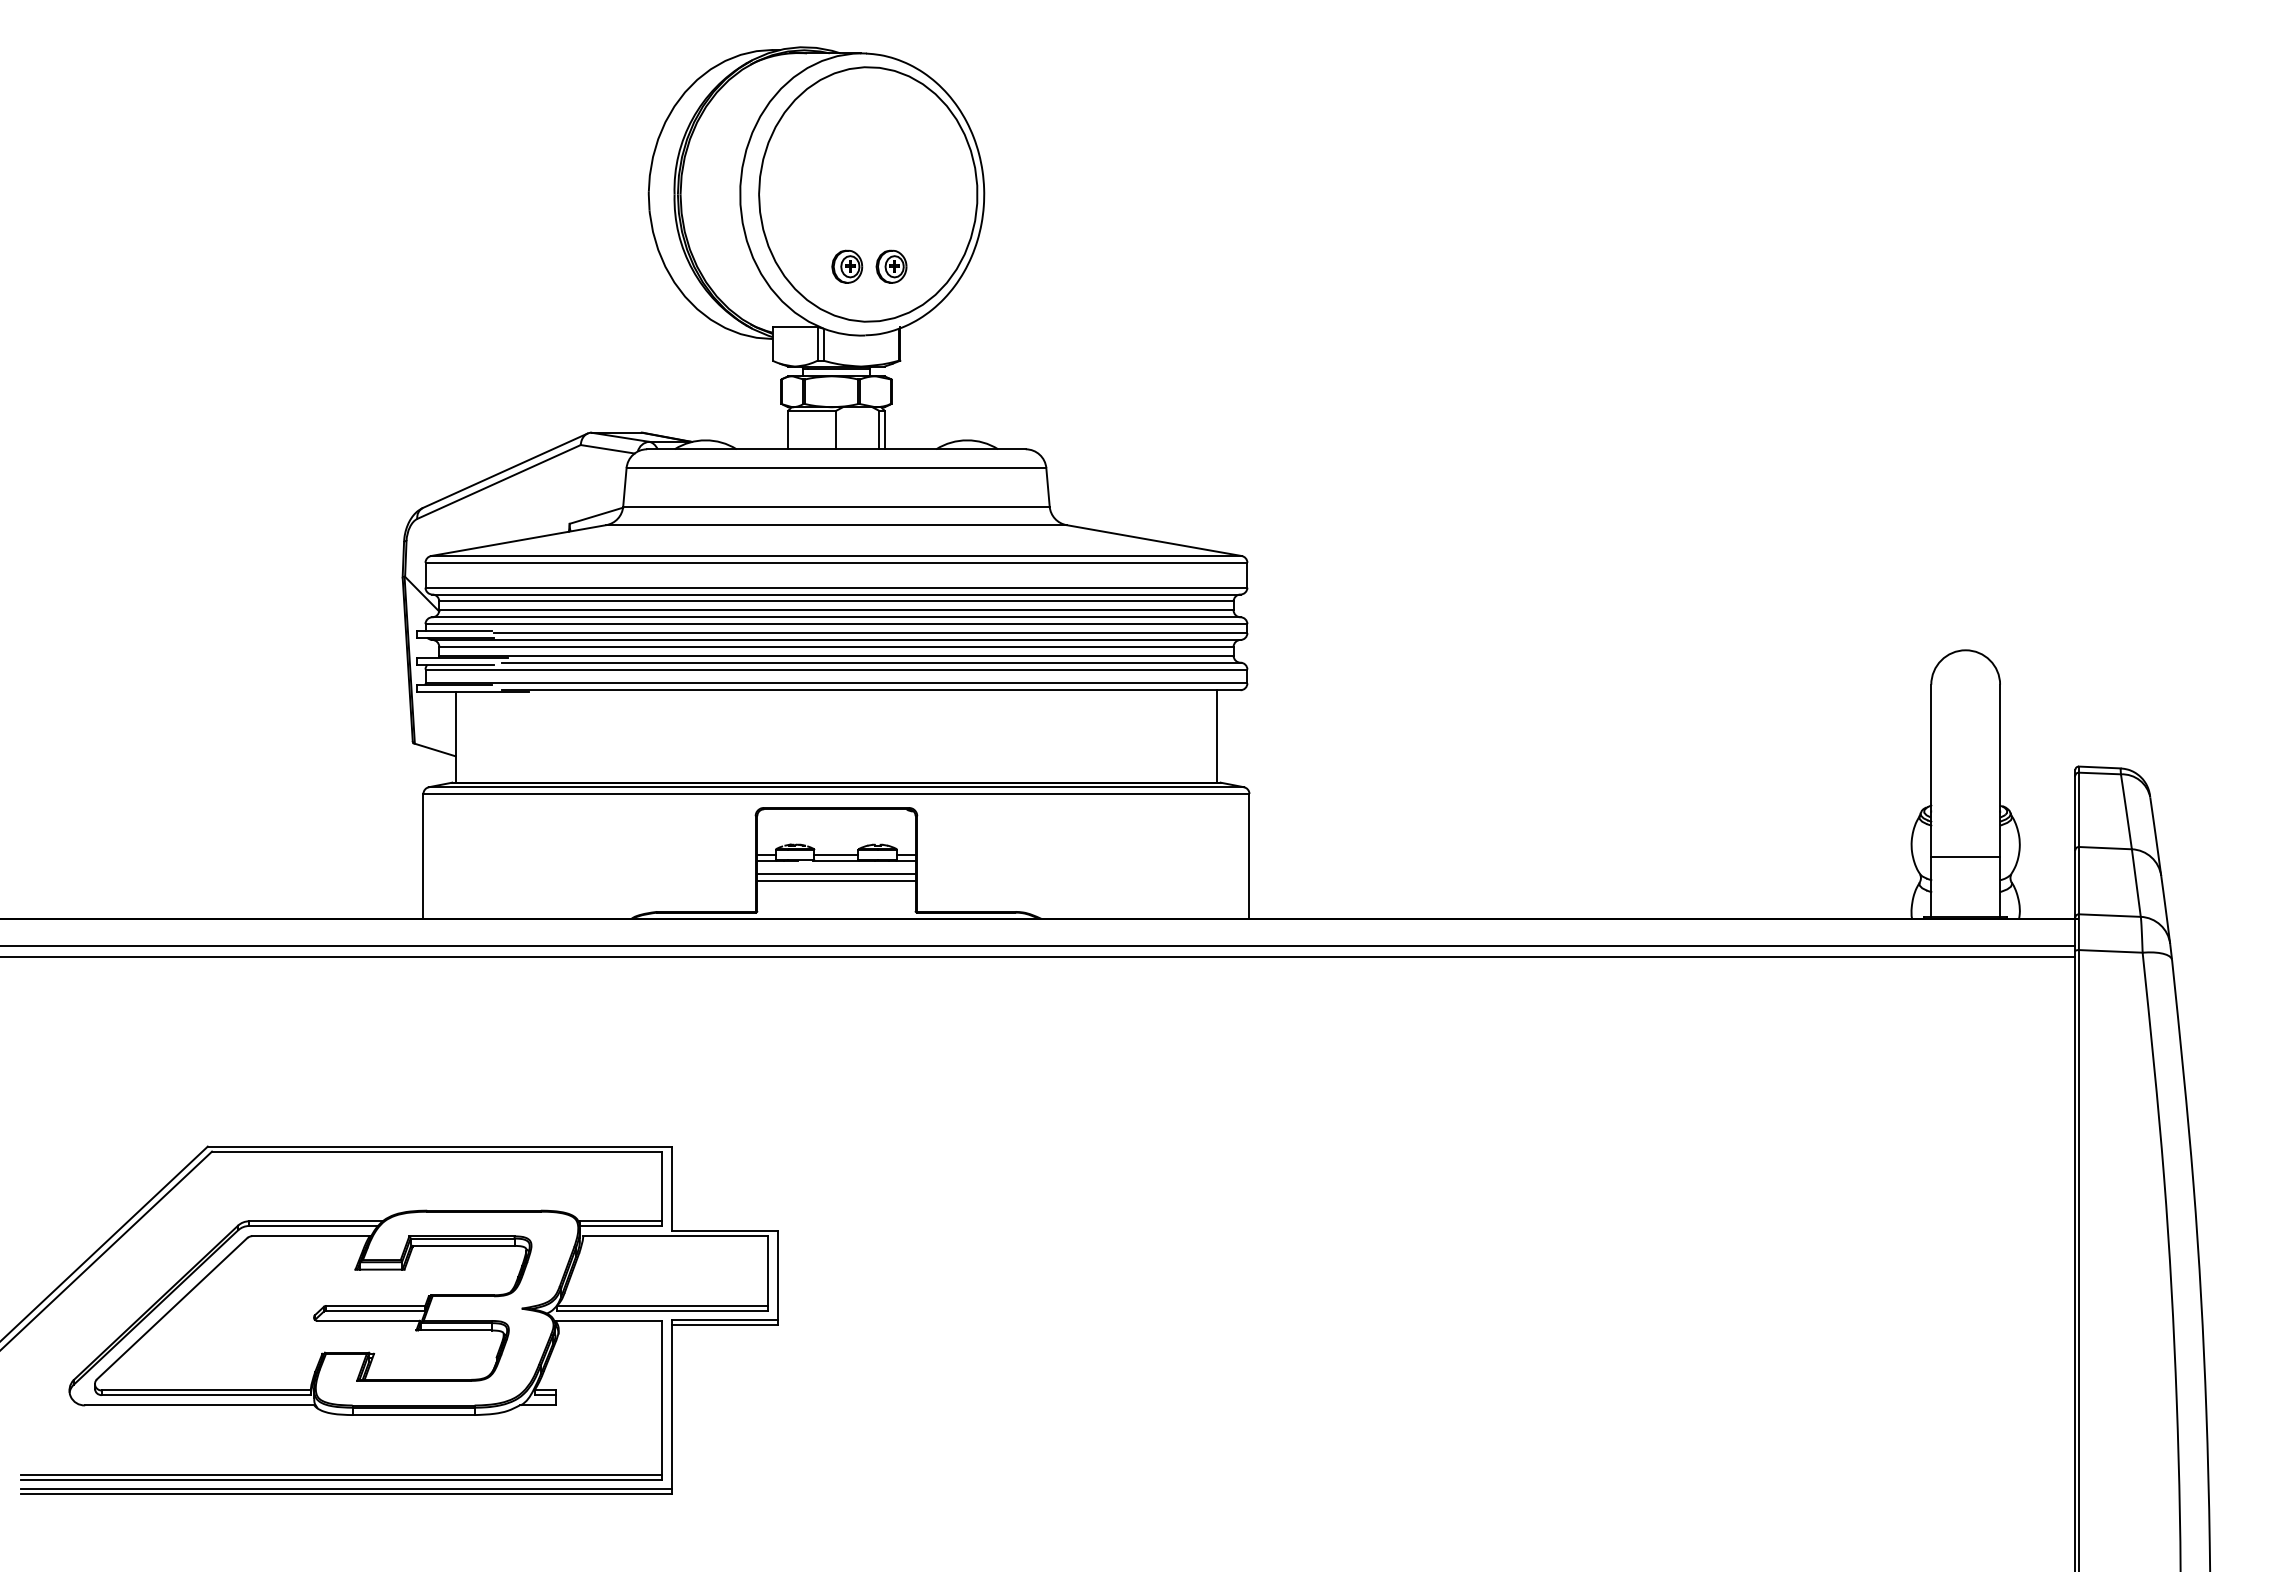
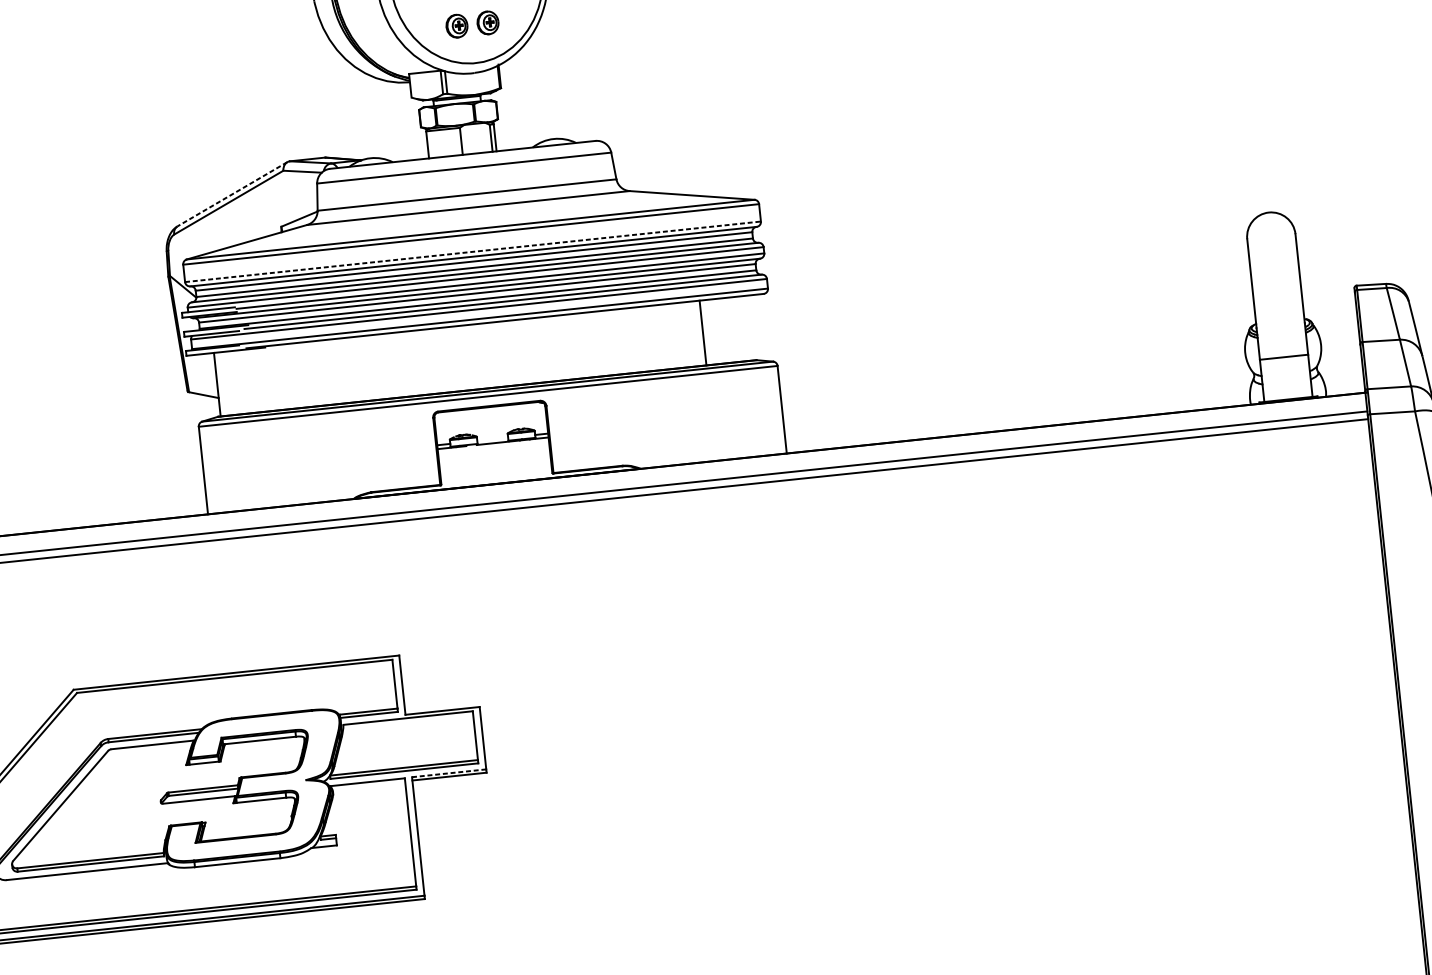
line: (504, 470) -> (231, 194), solid -> dashed
line: (836, 587) -> (473, 251), solid -> dashed
line: (1217, 736) -> (703, 333), moved
line: (836, 855) -> (492, 439), removed
line: (836, 874) -> (494, 452), removed
line: (836, 880) -> (494, 457), removed
line: (725, 1320) -> (449, 773), solid -> dashed

